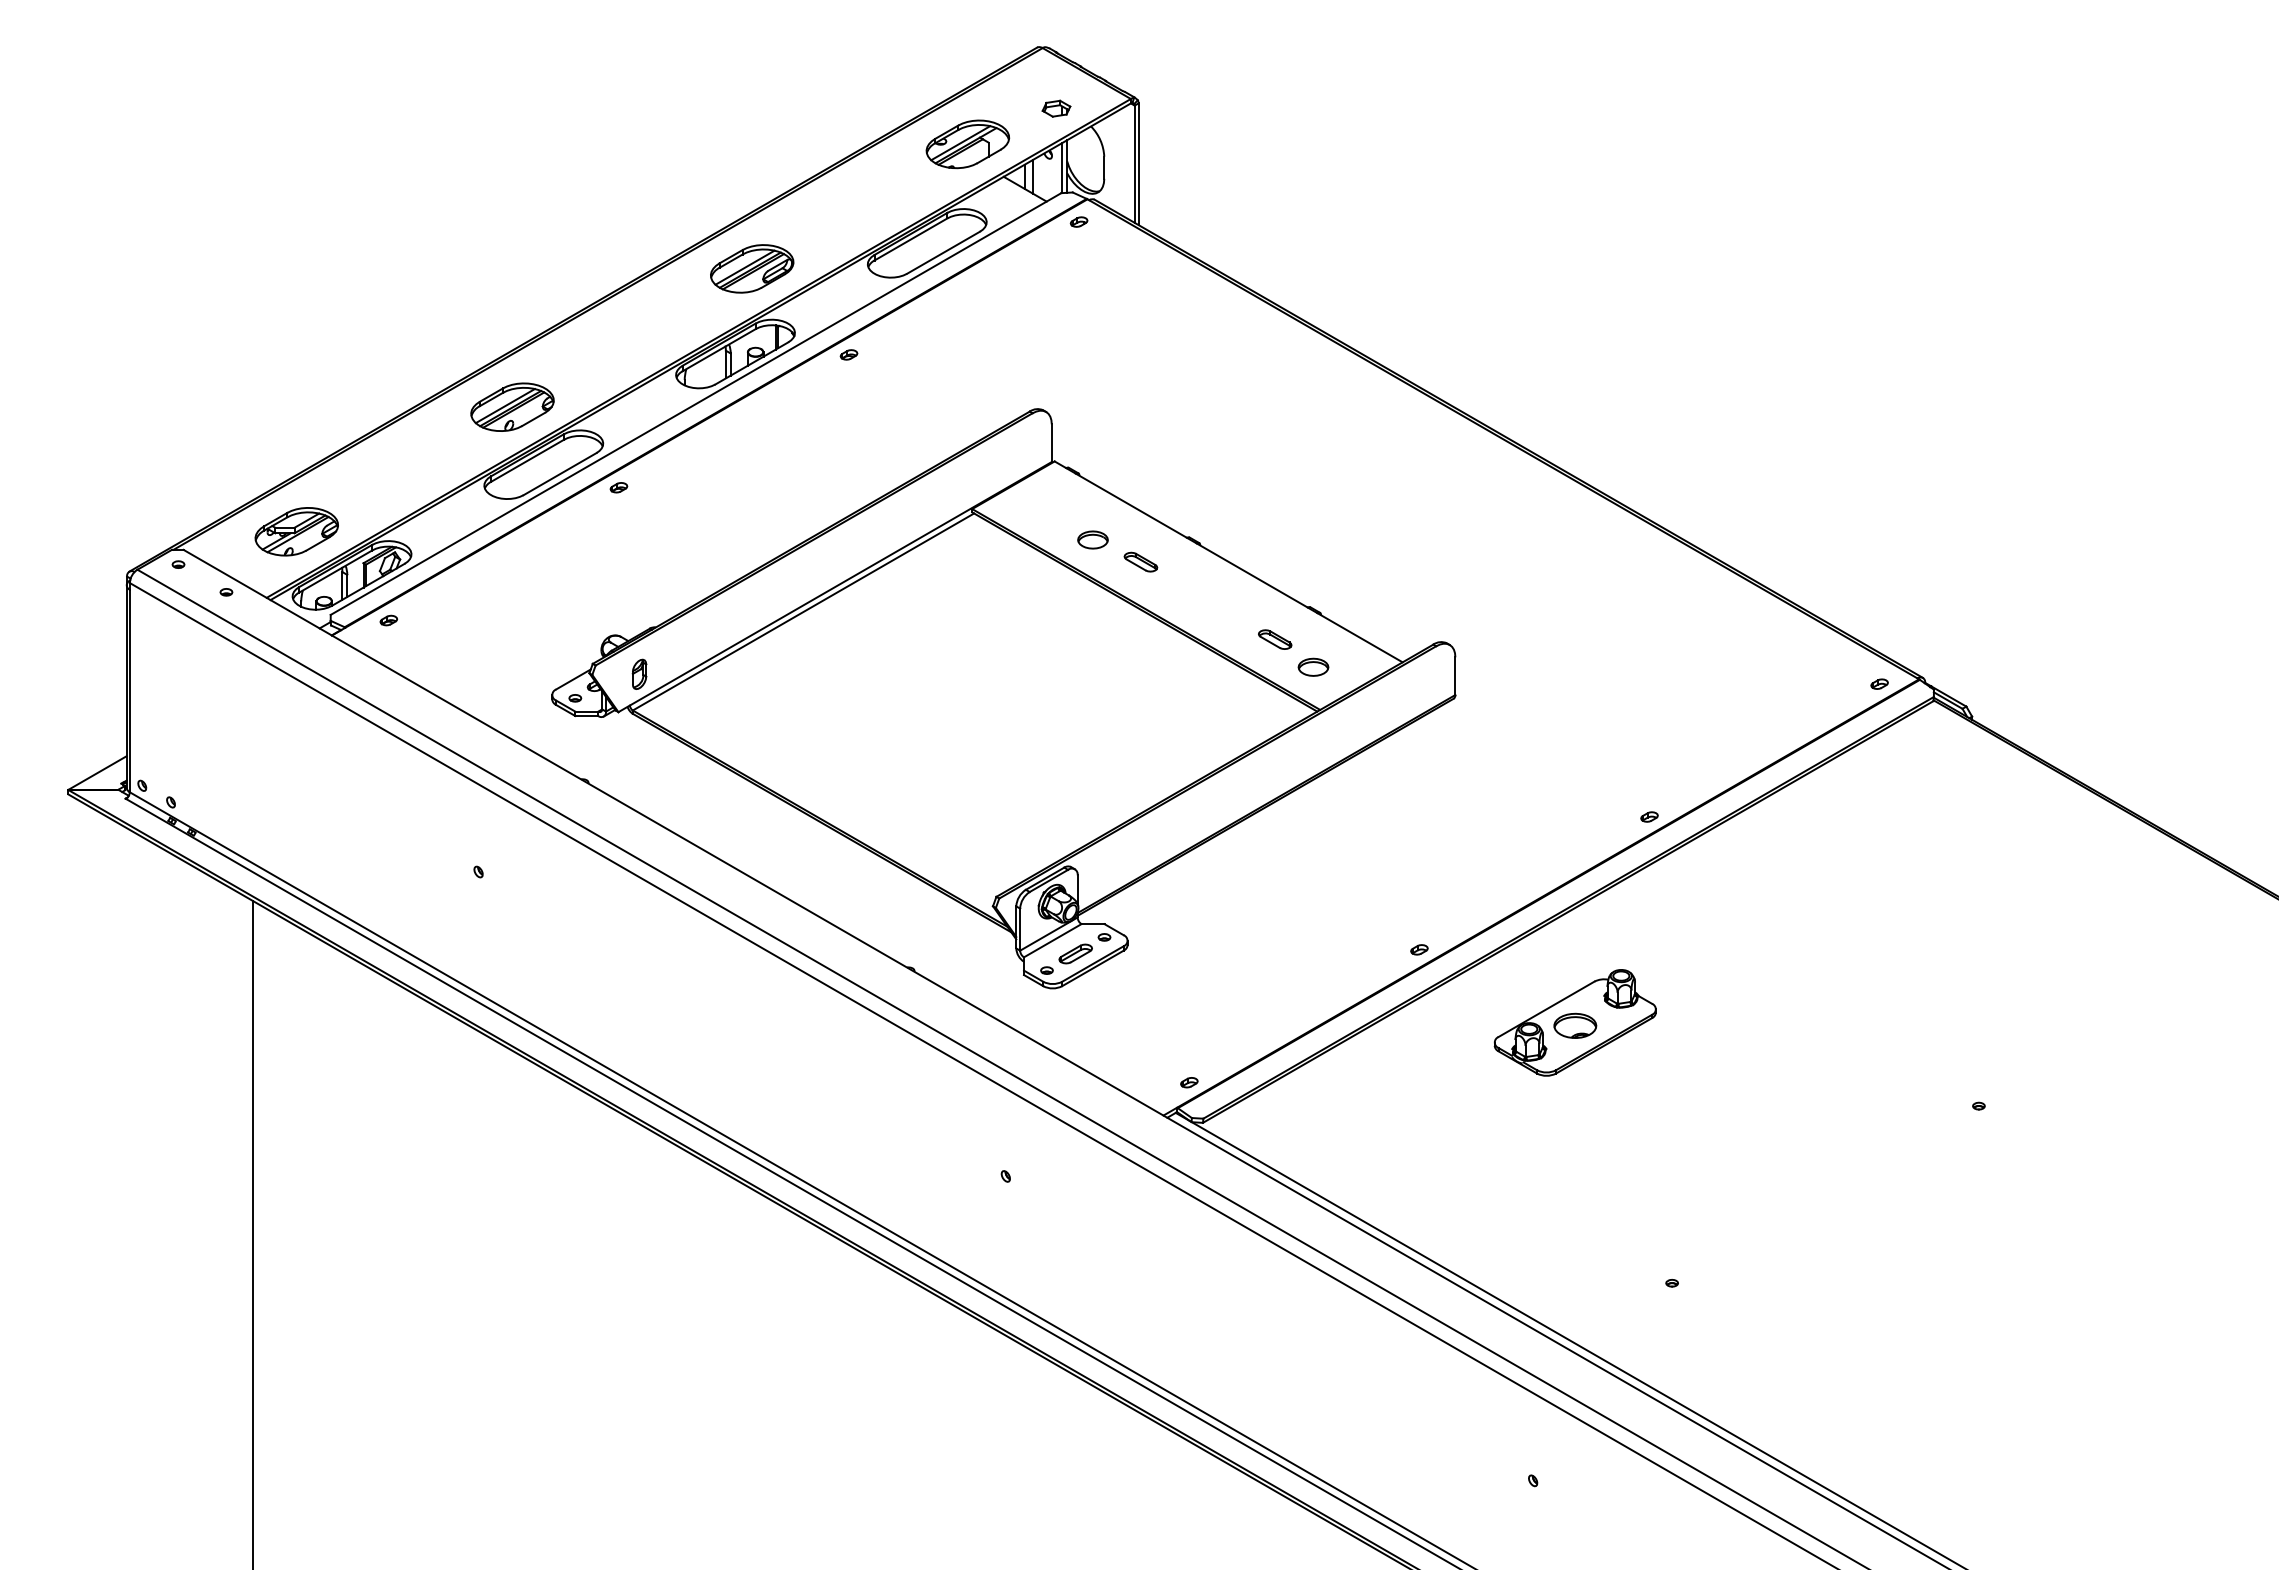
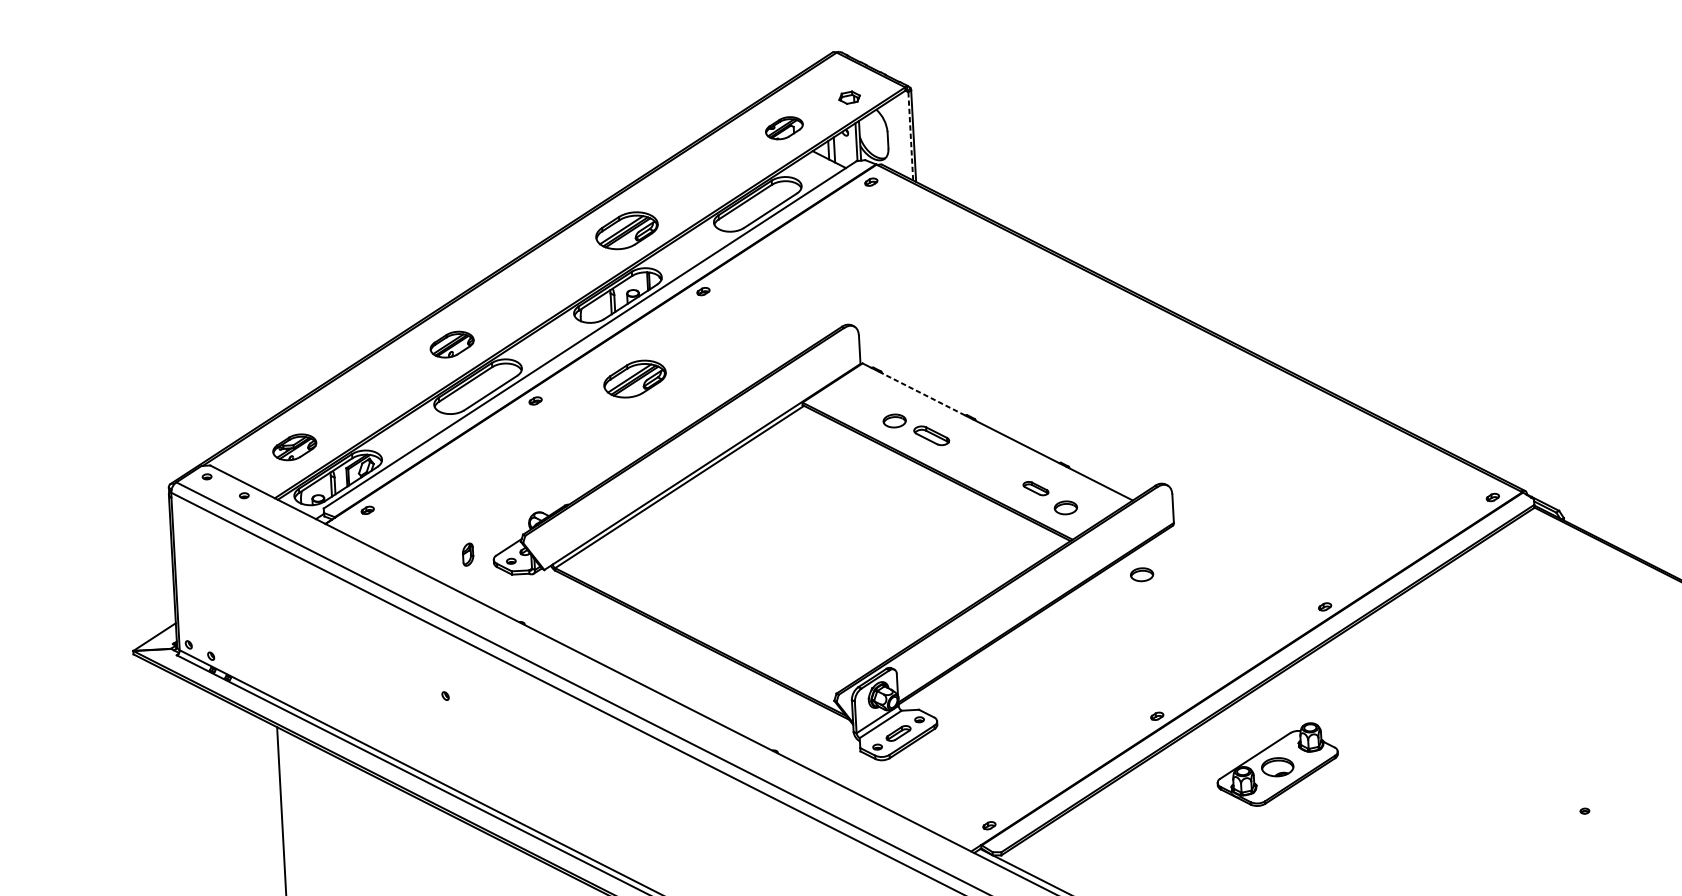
part: (967, 144) -> (784, 128), size x0.6
line: (1134, 164) -> (910, 136), solid -> dashed
part: (512, 406) -> (452, 344), size x0.7
part: (752, 465) -> (635, 378), added
line: (1131, 505) -> (922, 393), solid -> dashed
part: (296, 531) -> (294, 447), size x0.7
part: (1140, 561) -> (931, 435), size x1.4
part: (639, 673) -> (468, 553), moved
part: (1409, 760) -> (1142, 574), added

